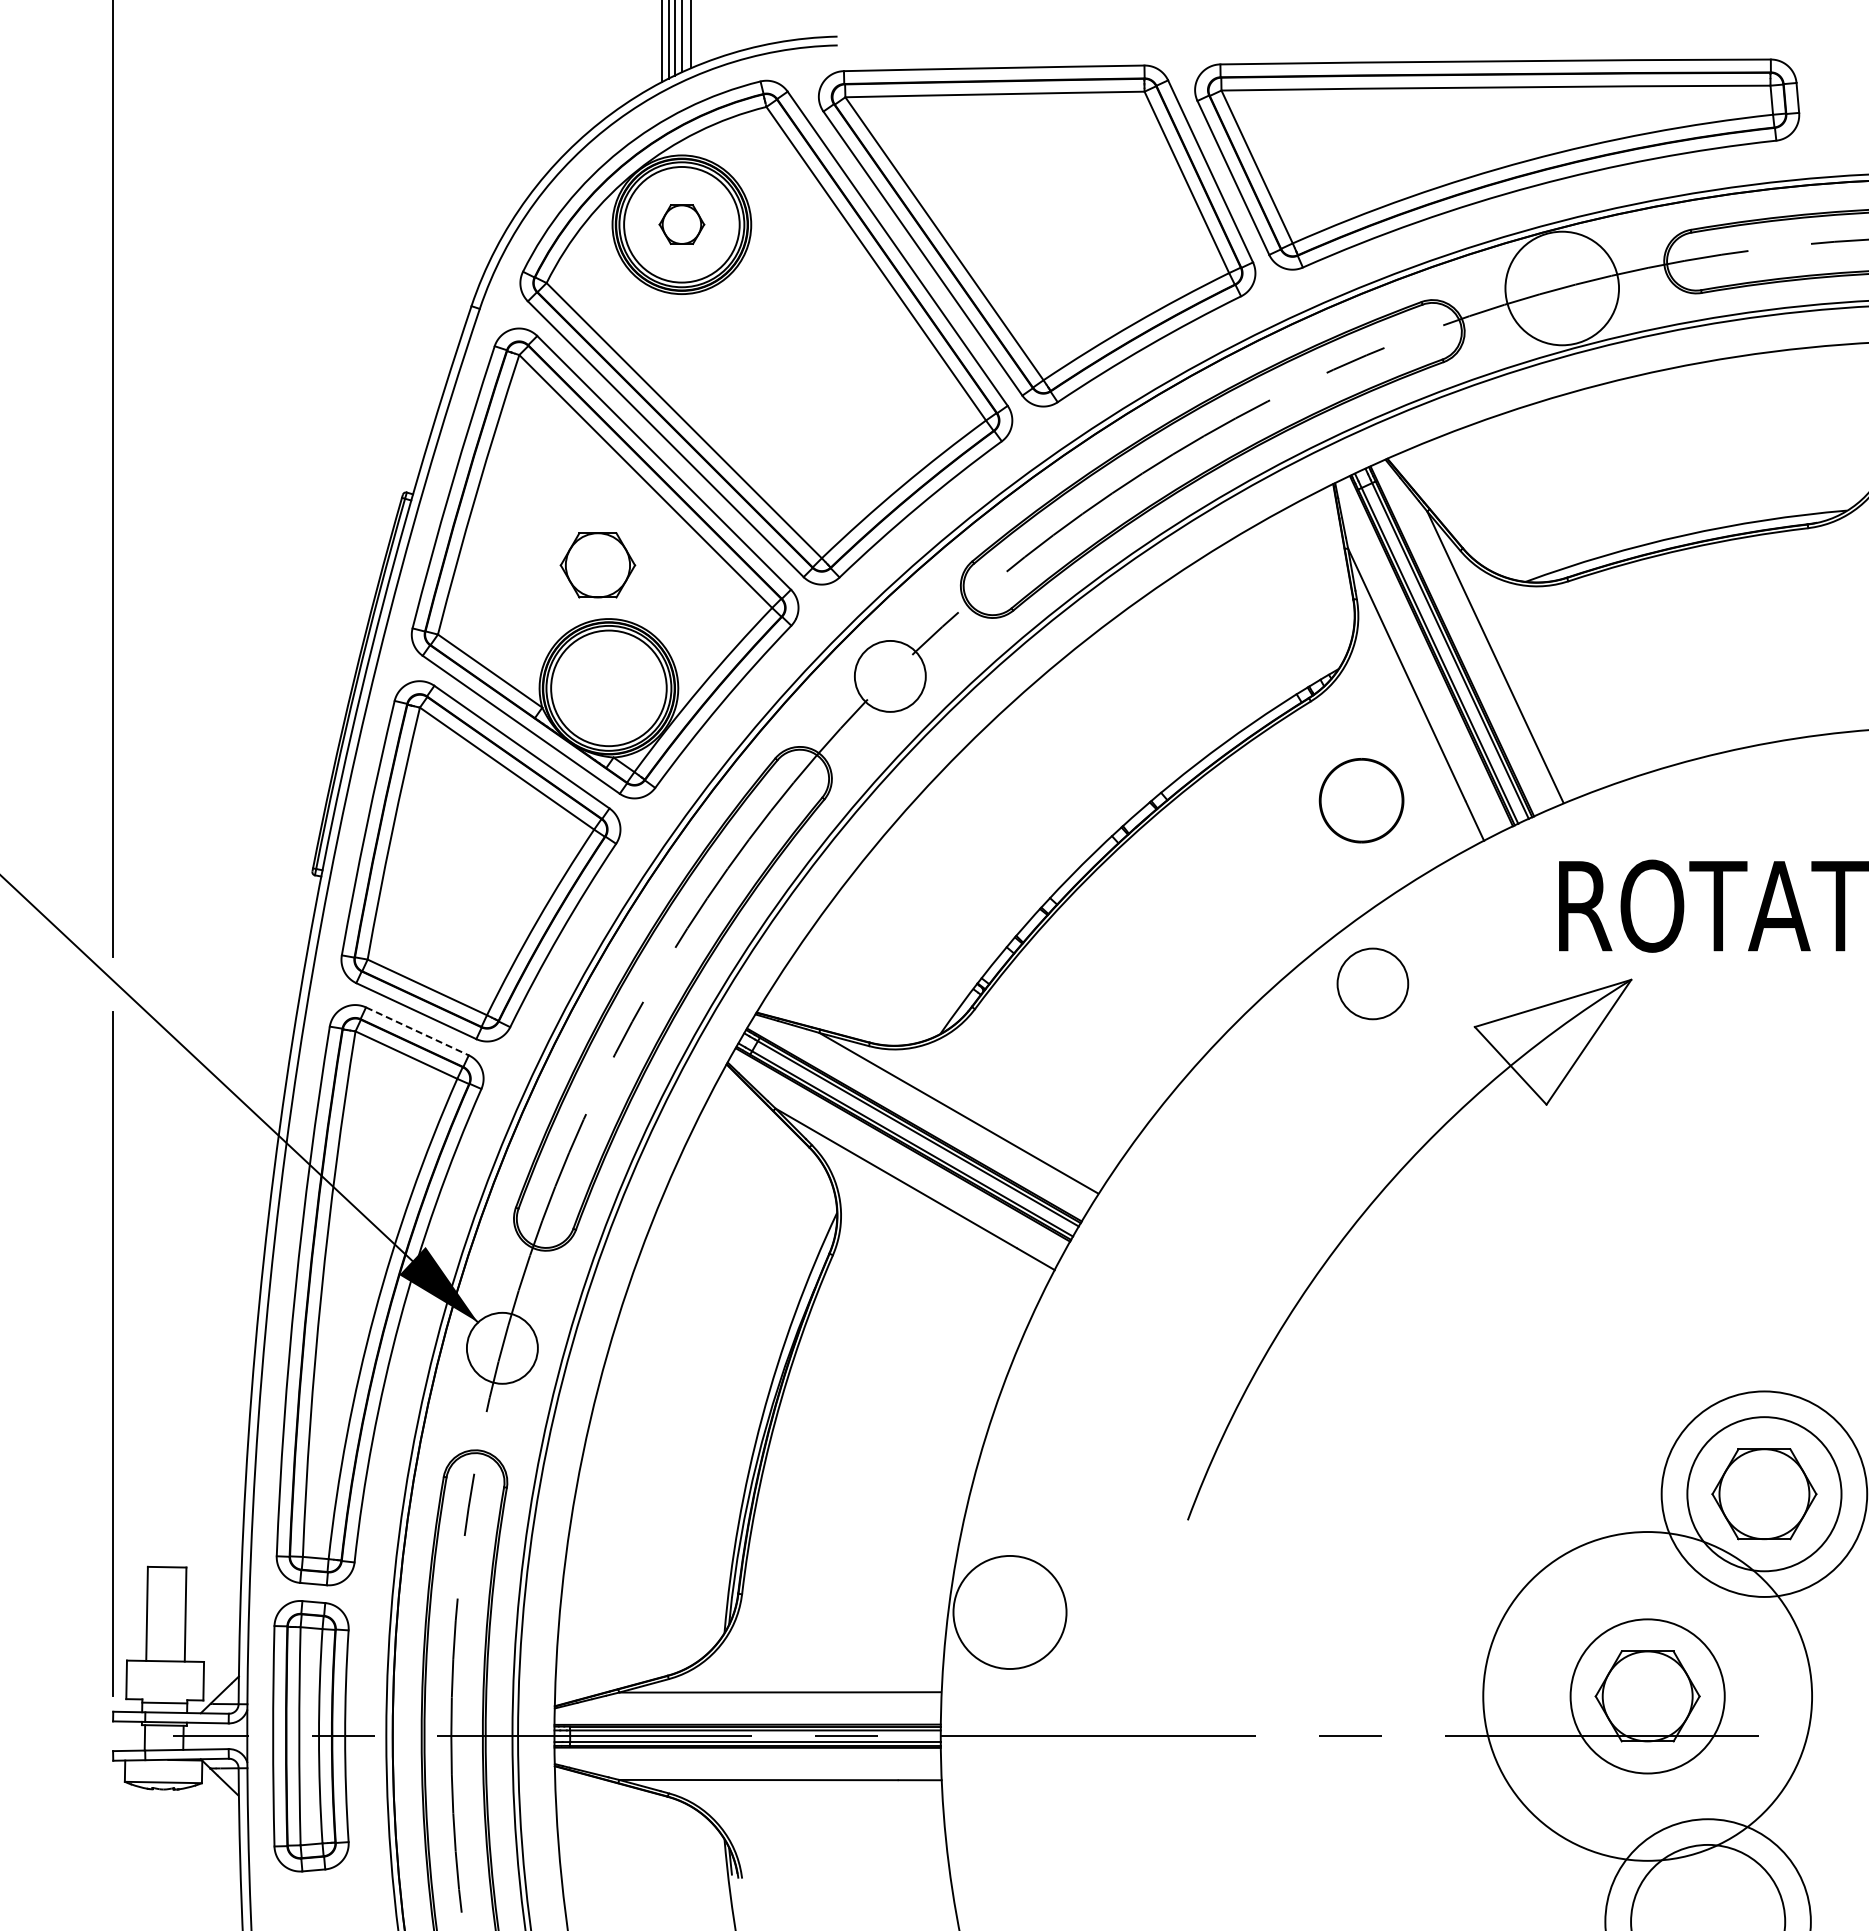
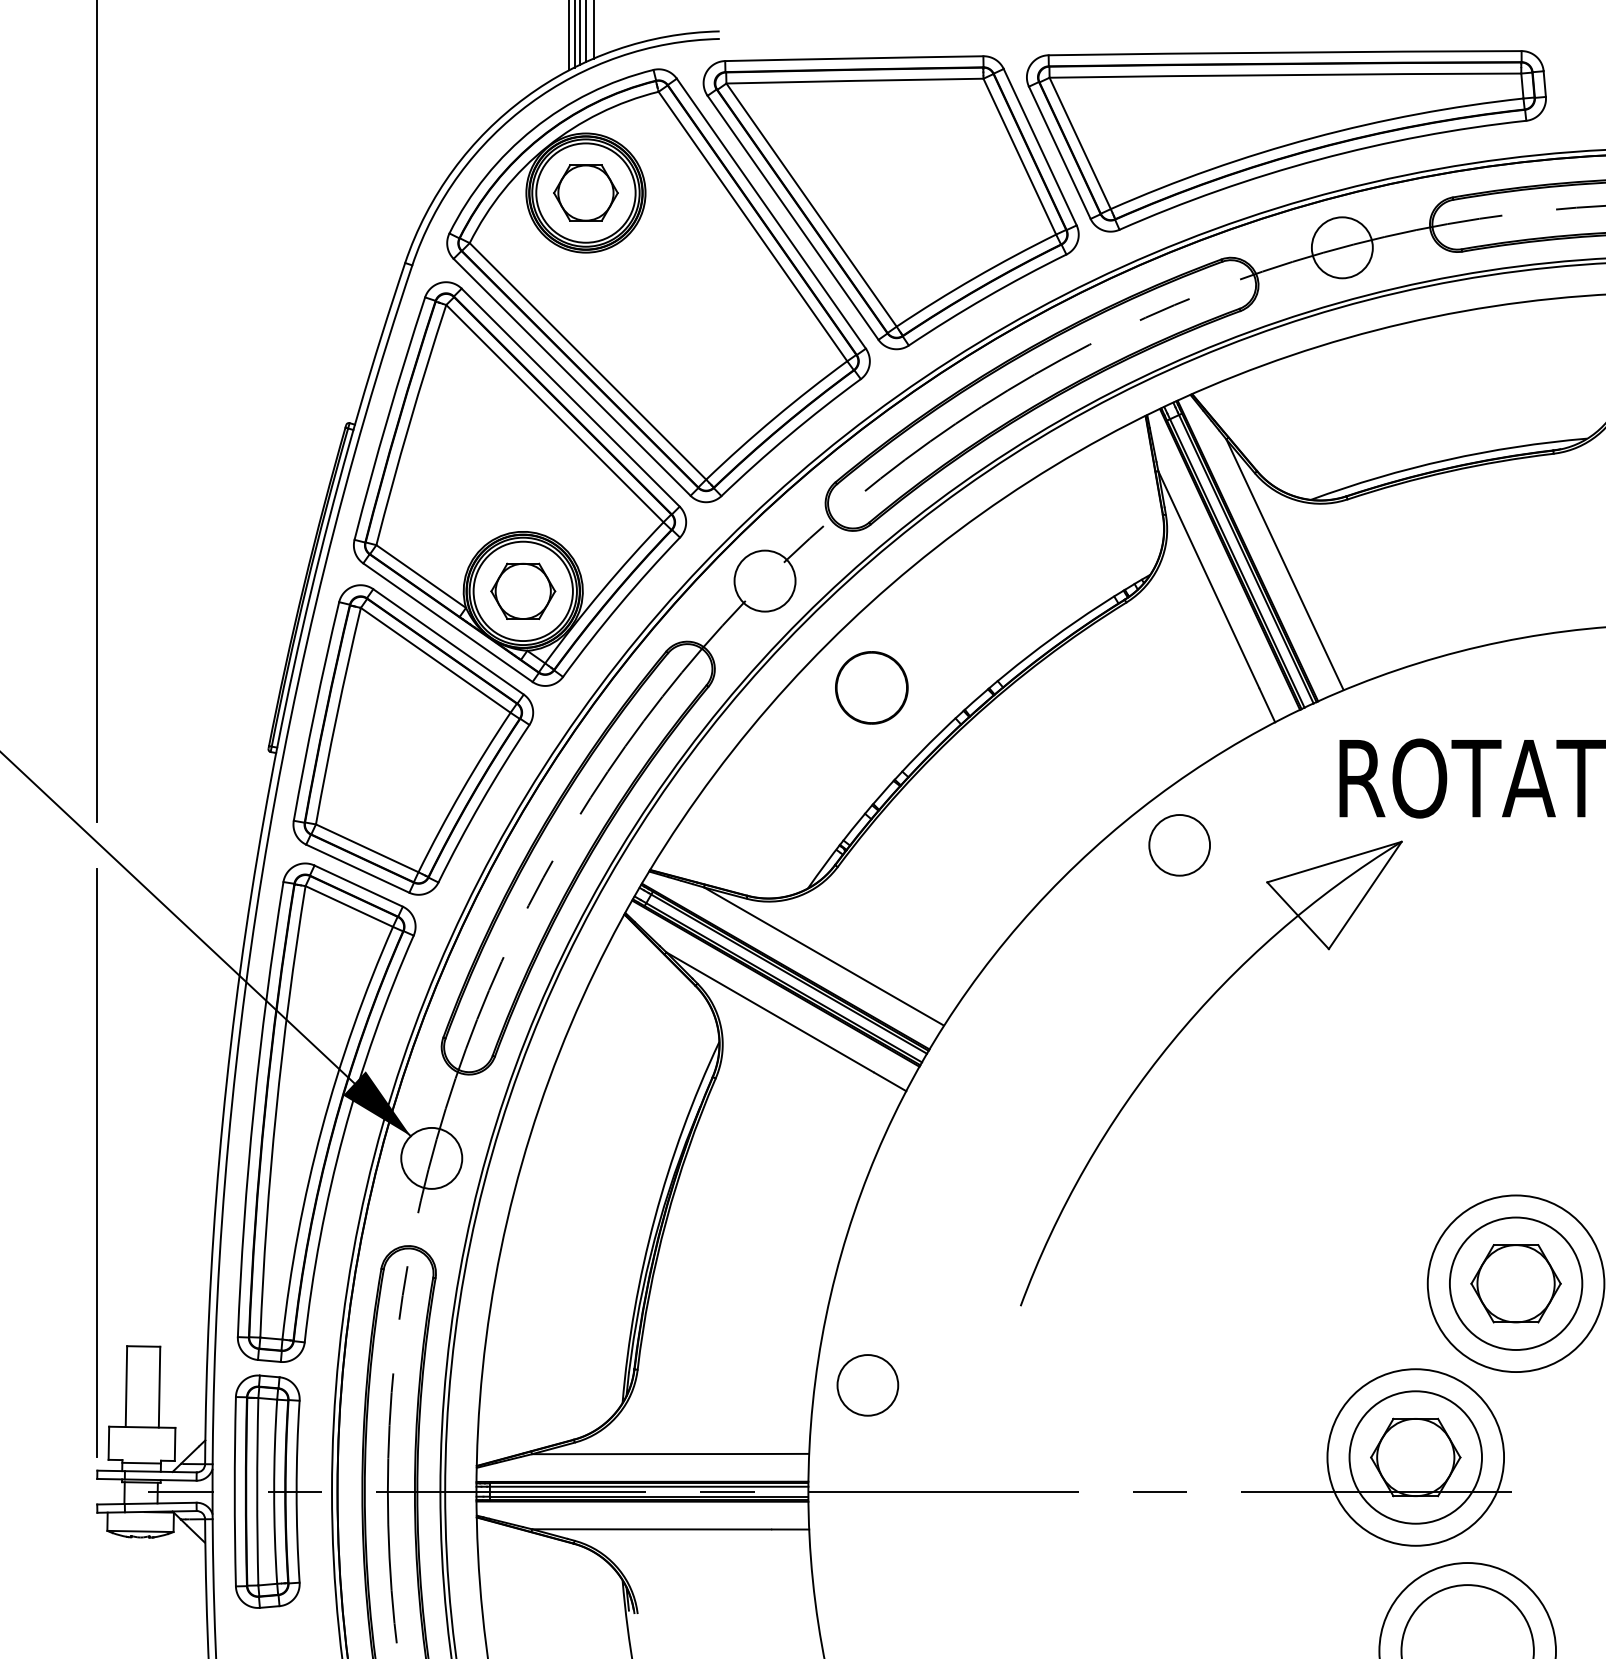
part: (681, 224) -> (585, 192), size x1.67
circle: (1561, 288) -> (1341, 247), size x0.62
part: (597, 565) -> (522, 591), moved
part: (1361, 800) -> (871, 687), moved
line: (417, 1031) -> (358, 886), dashed -> solid
circle: (1009, 1612) -> (867, 1385), size x0.62
circle: (1647, 1696) -> (1415, 1457), size x0.62

